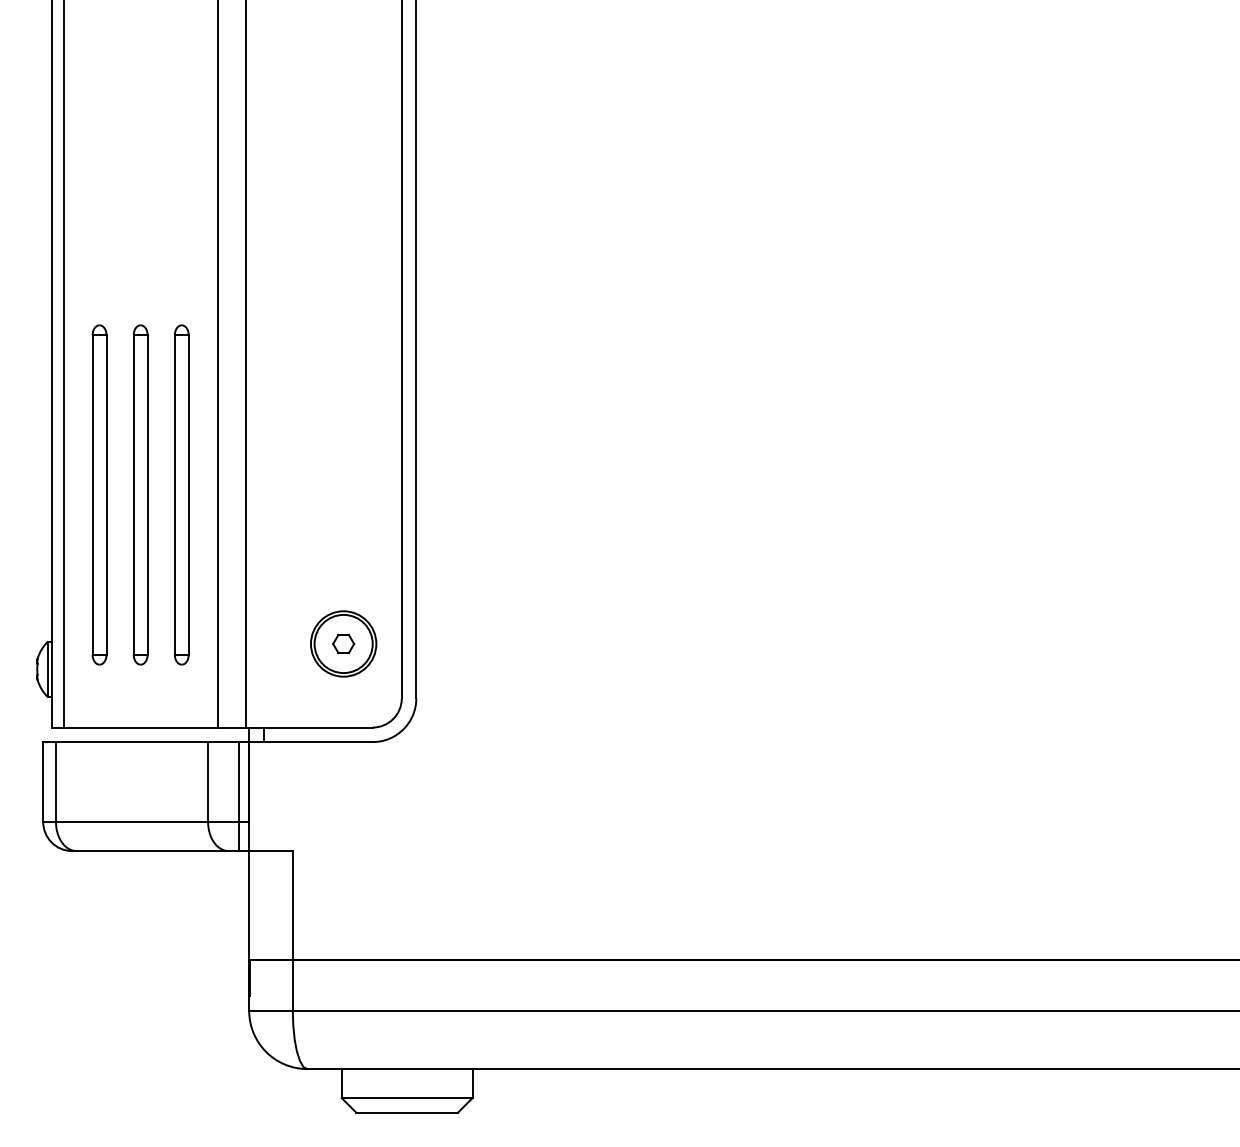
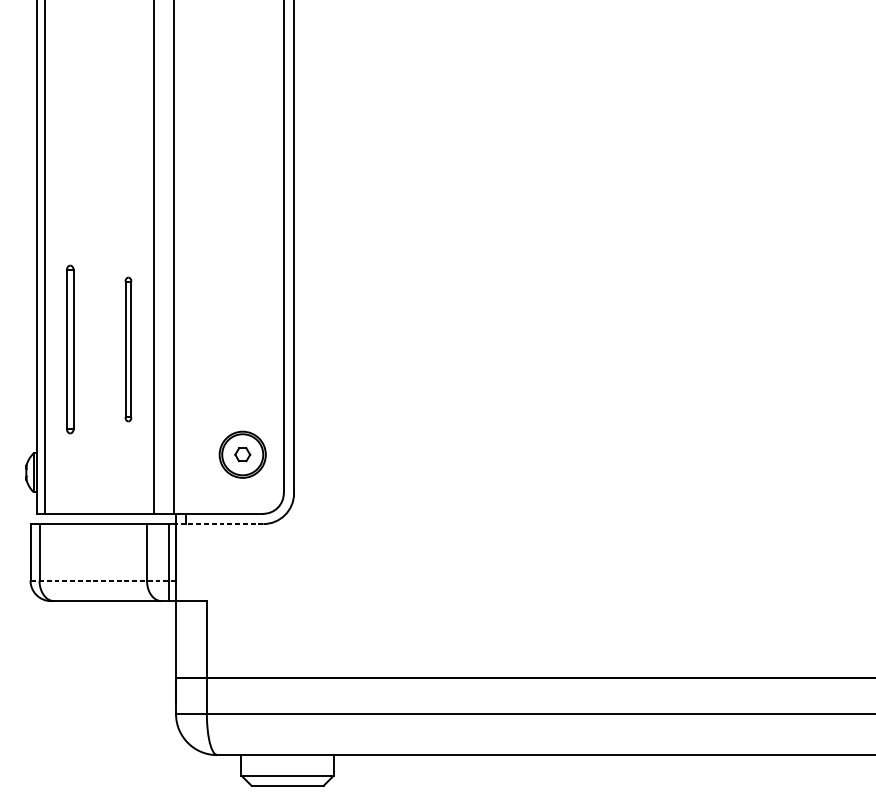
part: (99, 494) -> (70, 349), size x0.7
part: (140, 494) -> (99, 349), removed
part: (181, 494) -> (128, 349), size x0.6
line: (310, 742) -> (219, 524), solid -> dashed
line: (146, 822) -> (103, 580), solid -> dashed

